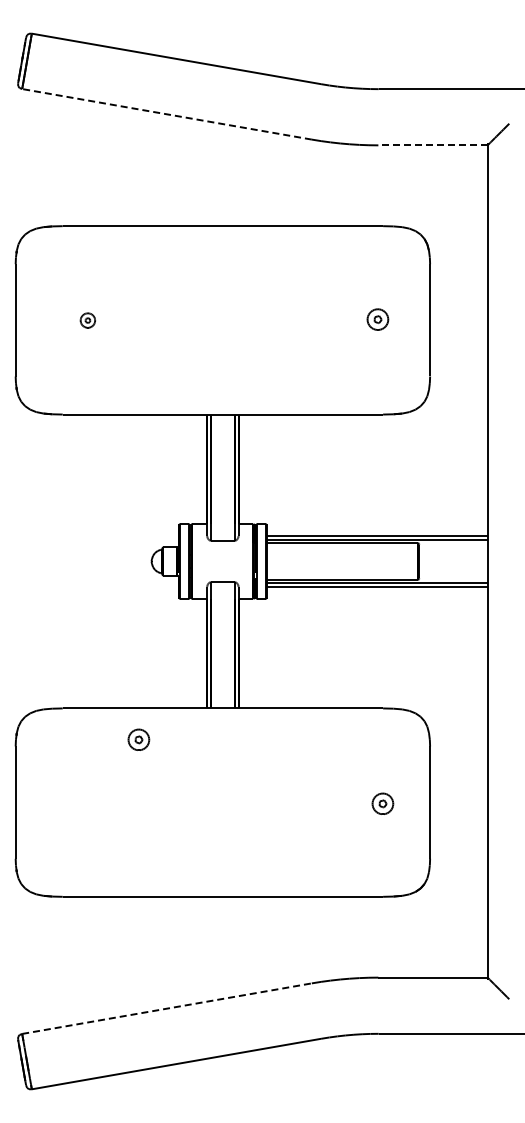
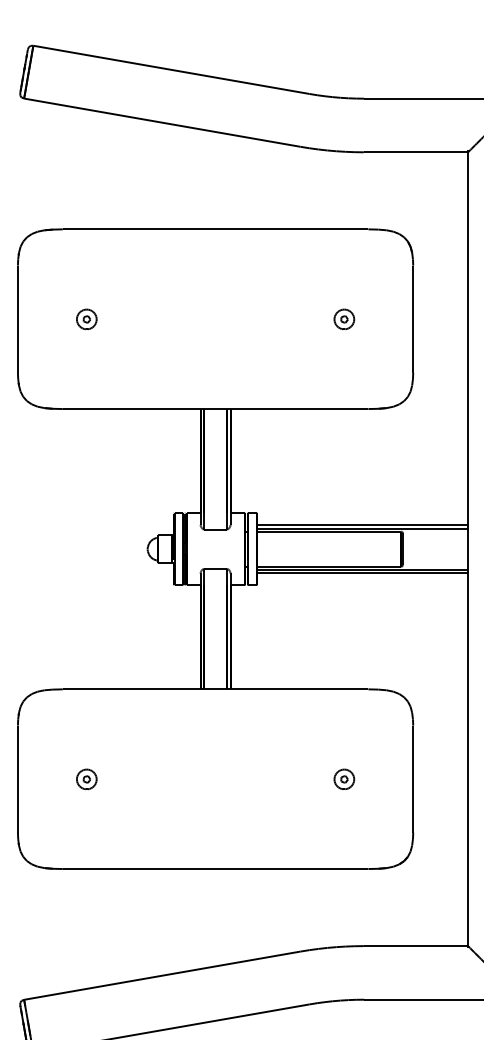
line: (167, 114) -> (162, 122), dashed -> solid
line: (433, 145) -> (416, 152), dashed -> solid
part: (377, 319) -> (343, 319), moved
part: (87, 320) -> (86, 319), size x1.43
part: (138, 739) -> (86, 779), moved
part: (382, 803) -> (343, 779), moved
line: (167, 1008) -> (162, 975), dashed -> solid

